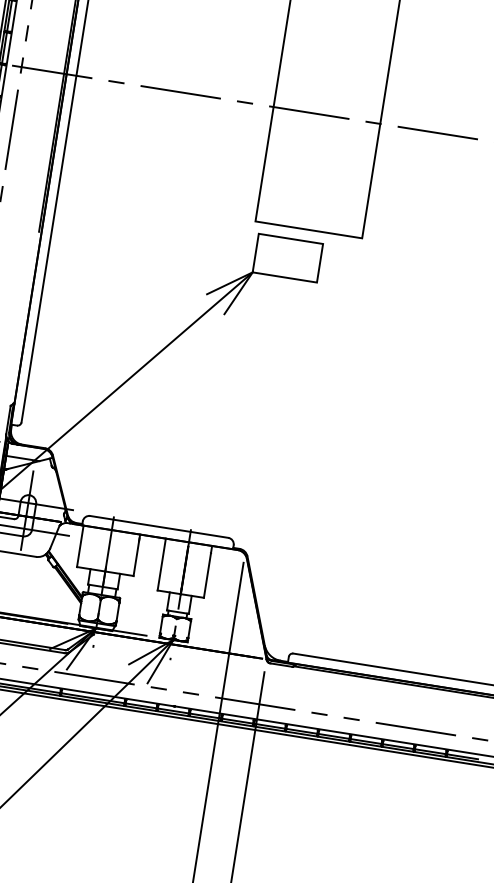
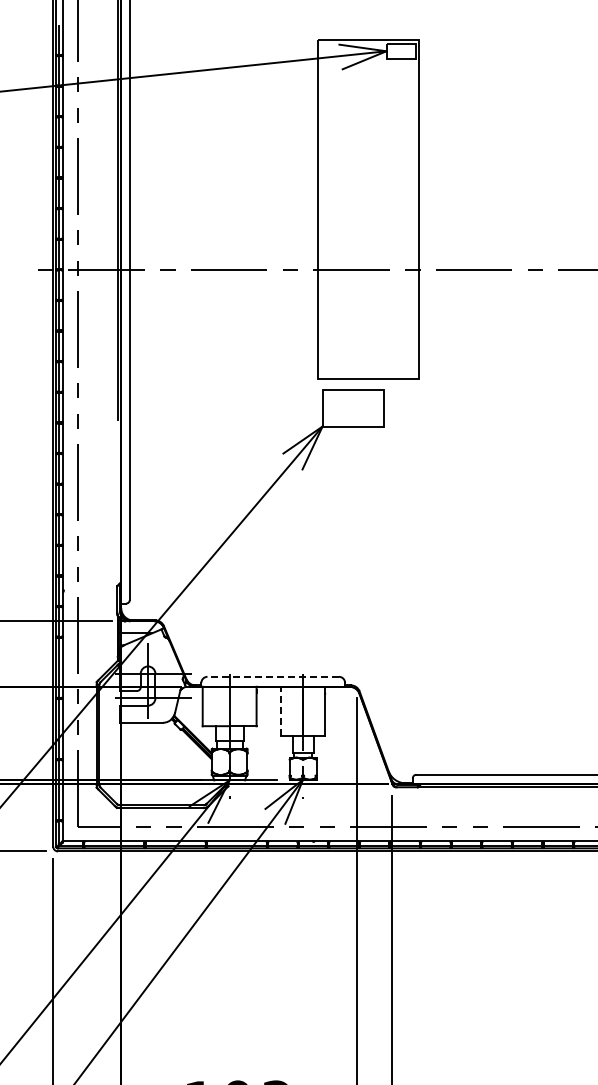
line: (159, 526) -> (273, 676), solid -> dashed
line: (162, 564) -> (281, 711), solid -> dashed

